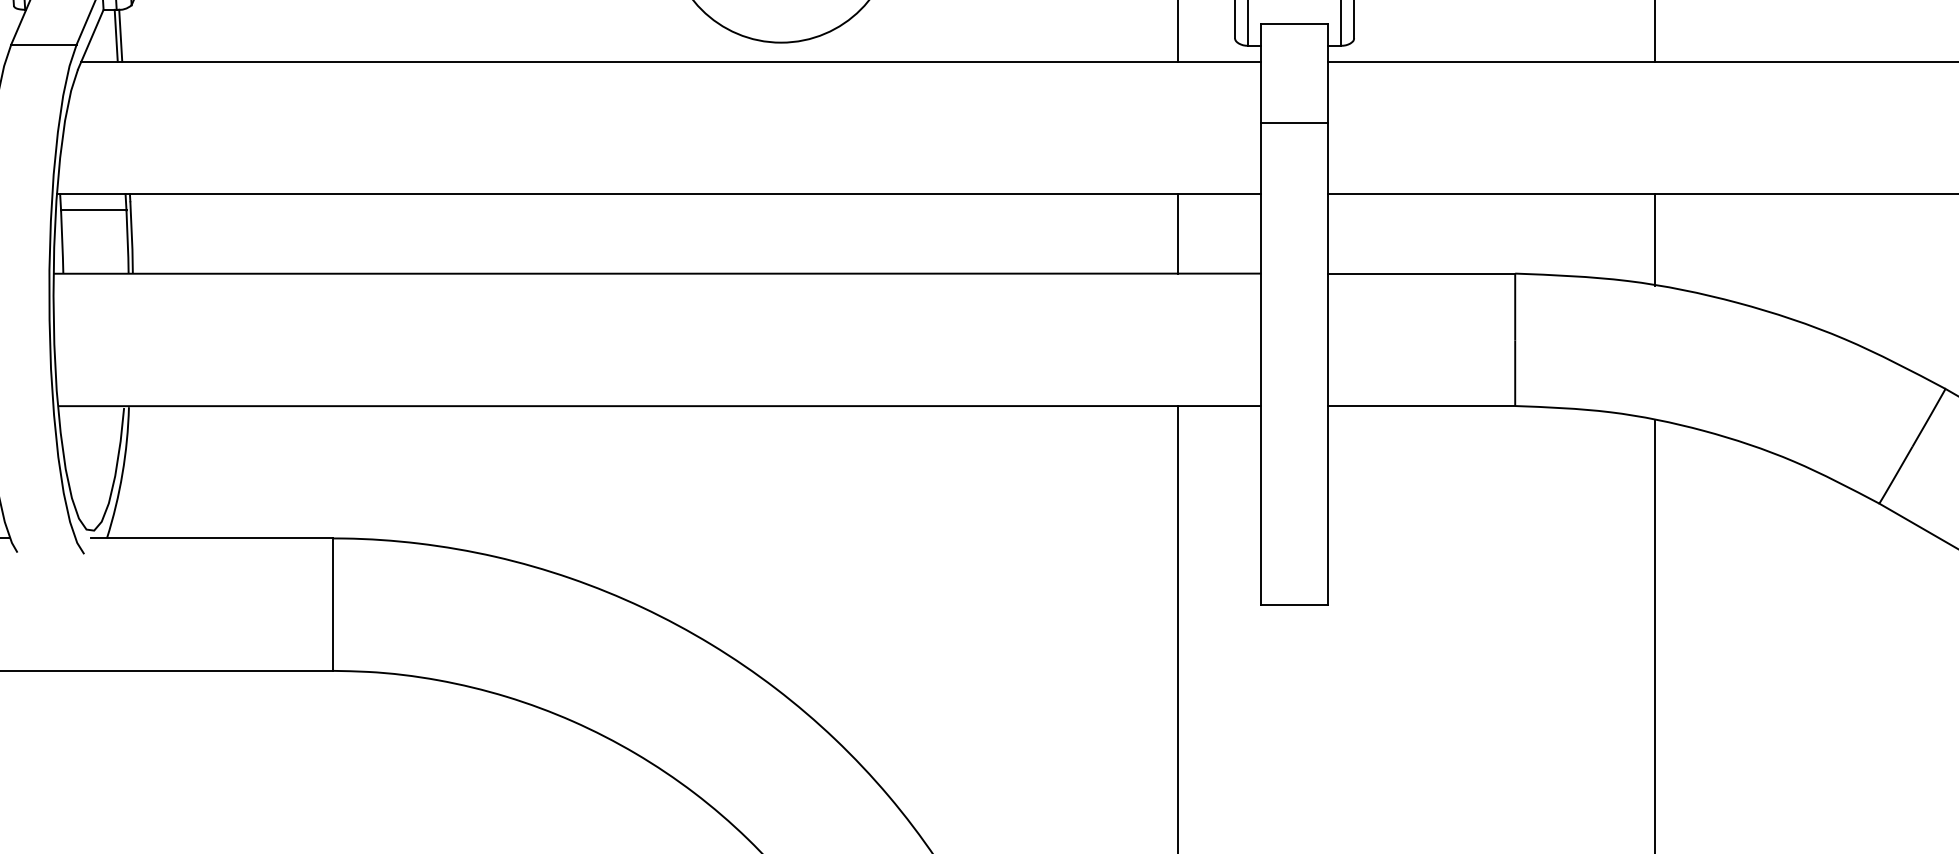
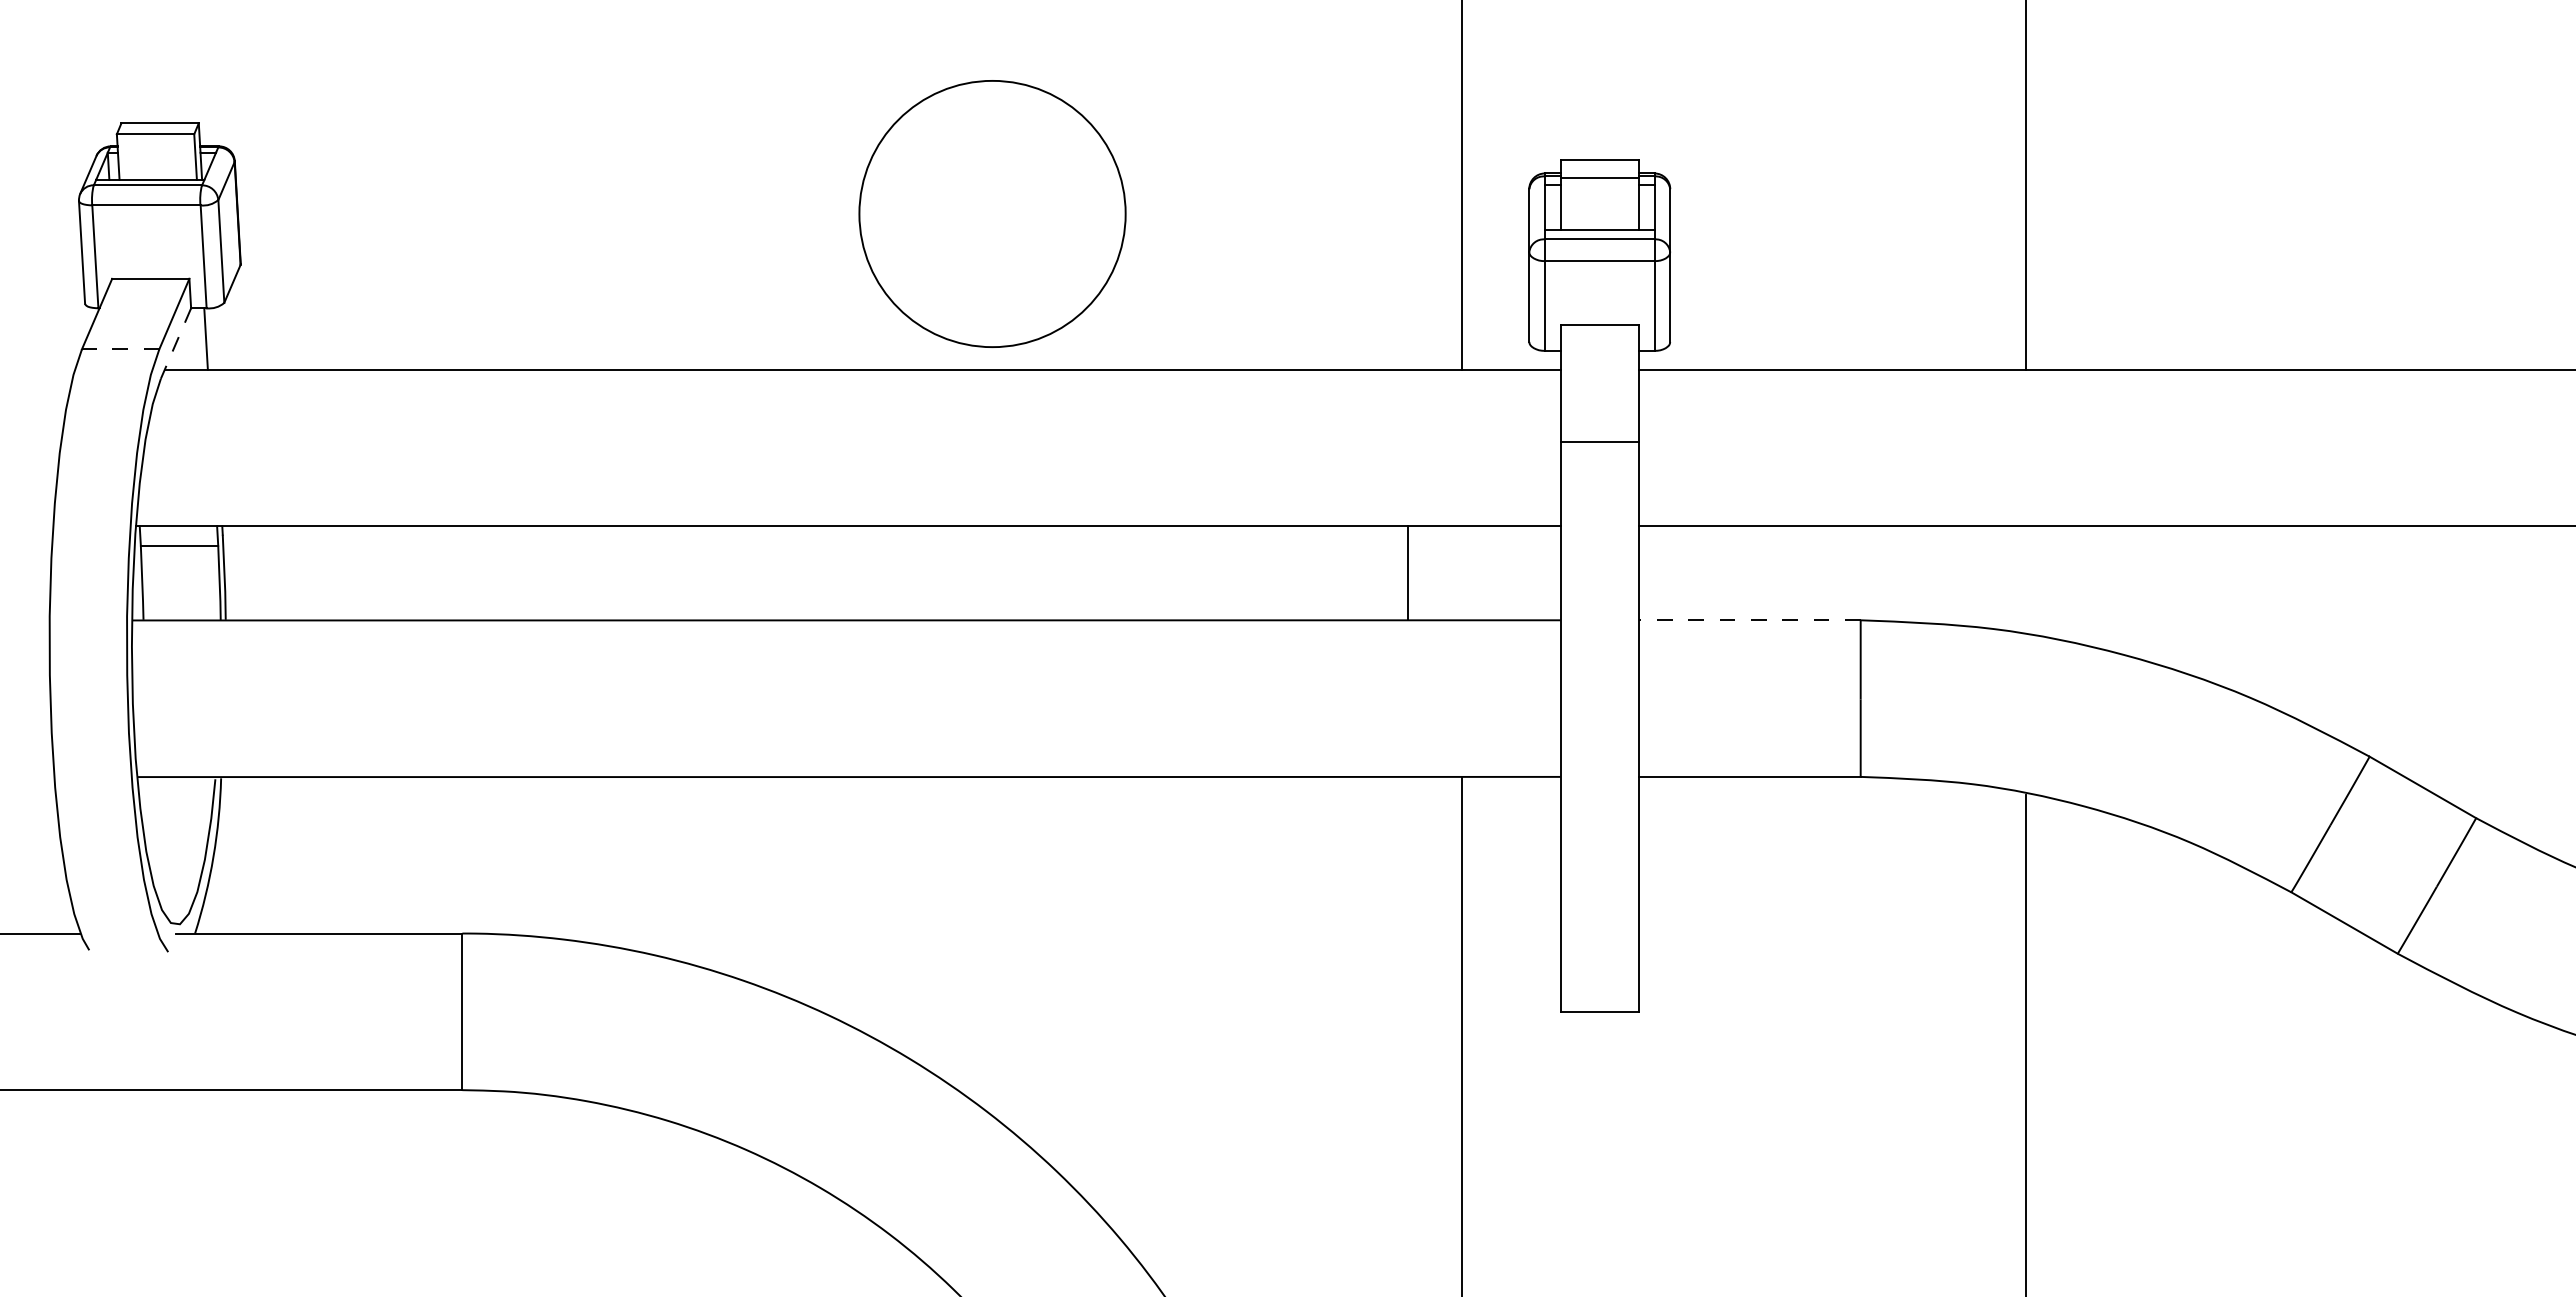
line: (120, 35) -> (211, 338), removed
line: (90, 40) -> (175, 344), solid -> dashed
line: (43, 44) -> (120, 349), solid -> dashed
line: (1178, 234) -> (1408, 573), moved
line: (1655, 239) -> (2026, 580), removed
line: (1421, 273) -> (1749, 620), solid -> dashed

